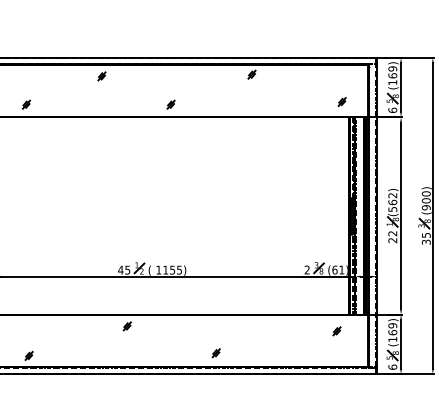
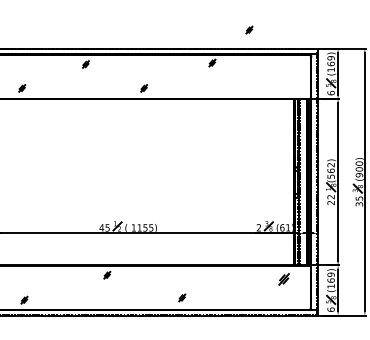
part: (342, 101) -> (249, 29), moved
part: (336, 331) -> (283, 279), size x1.6

